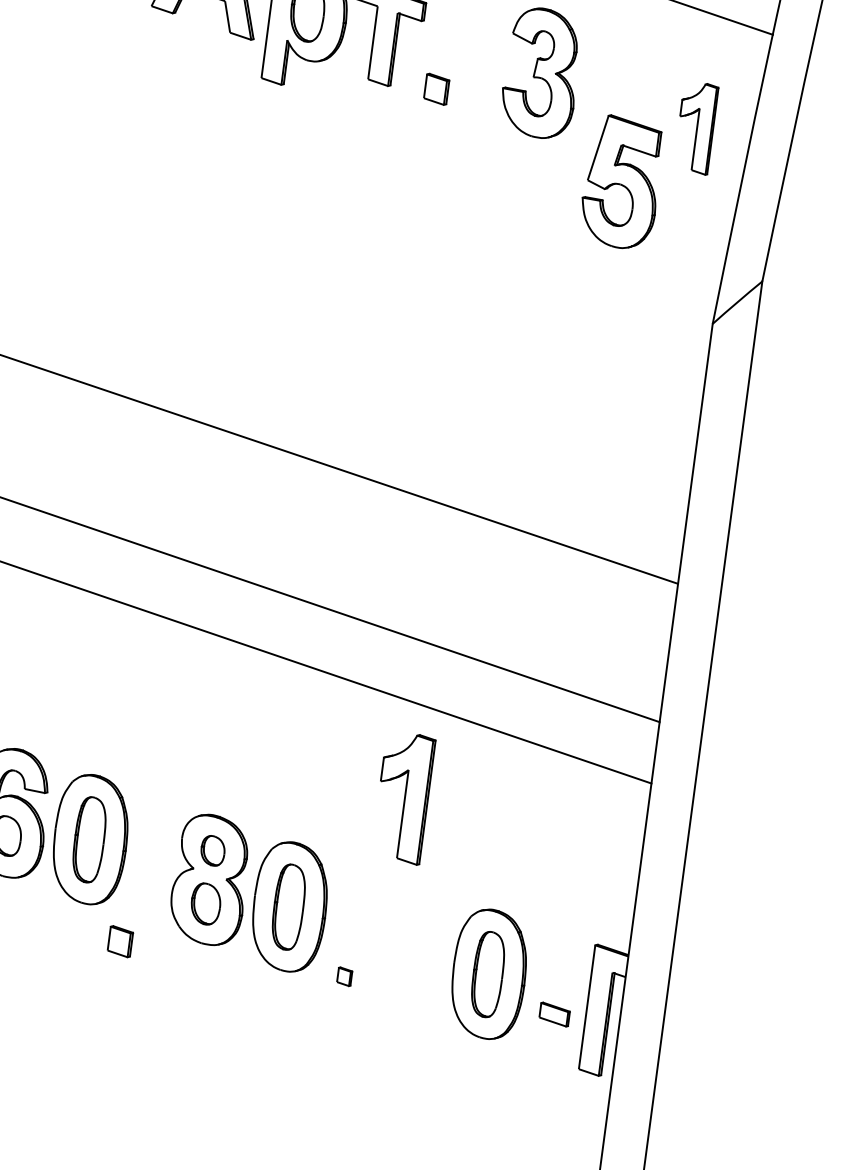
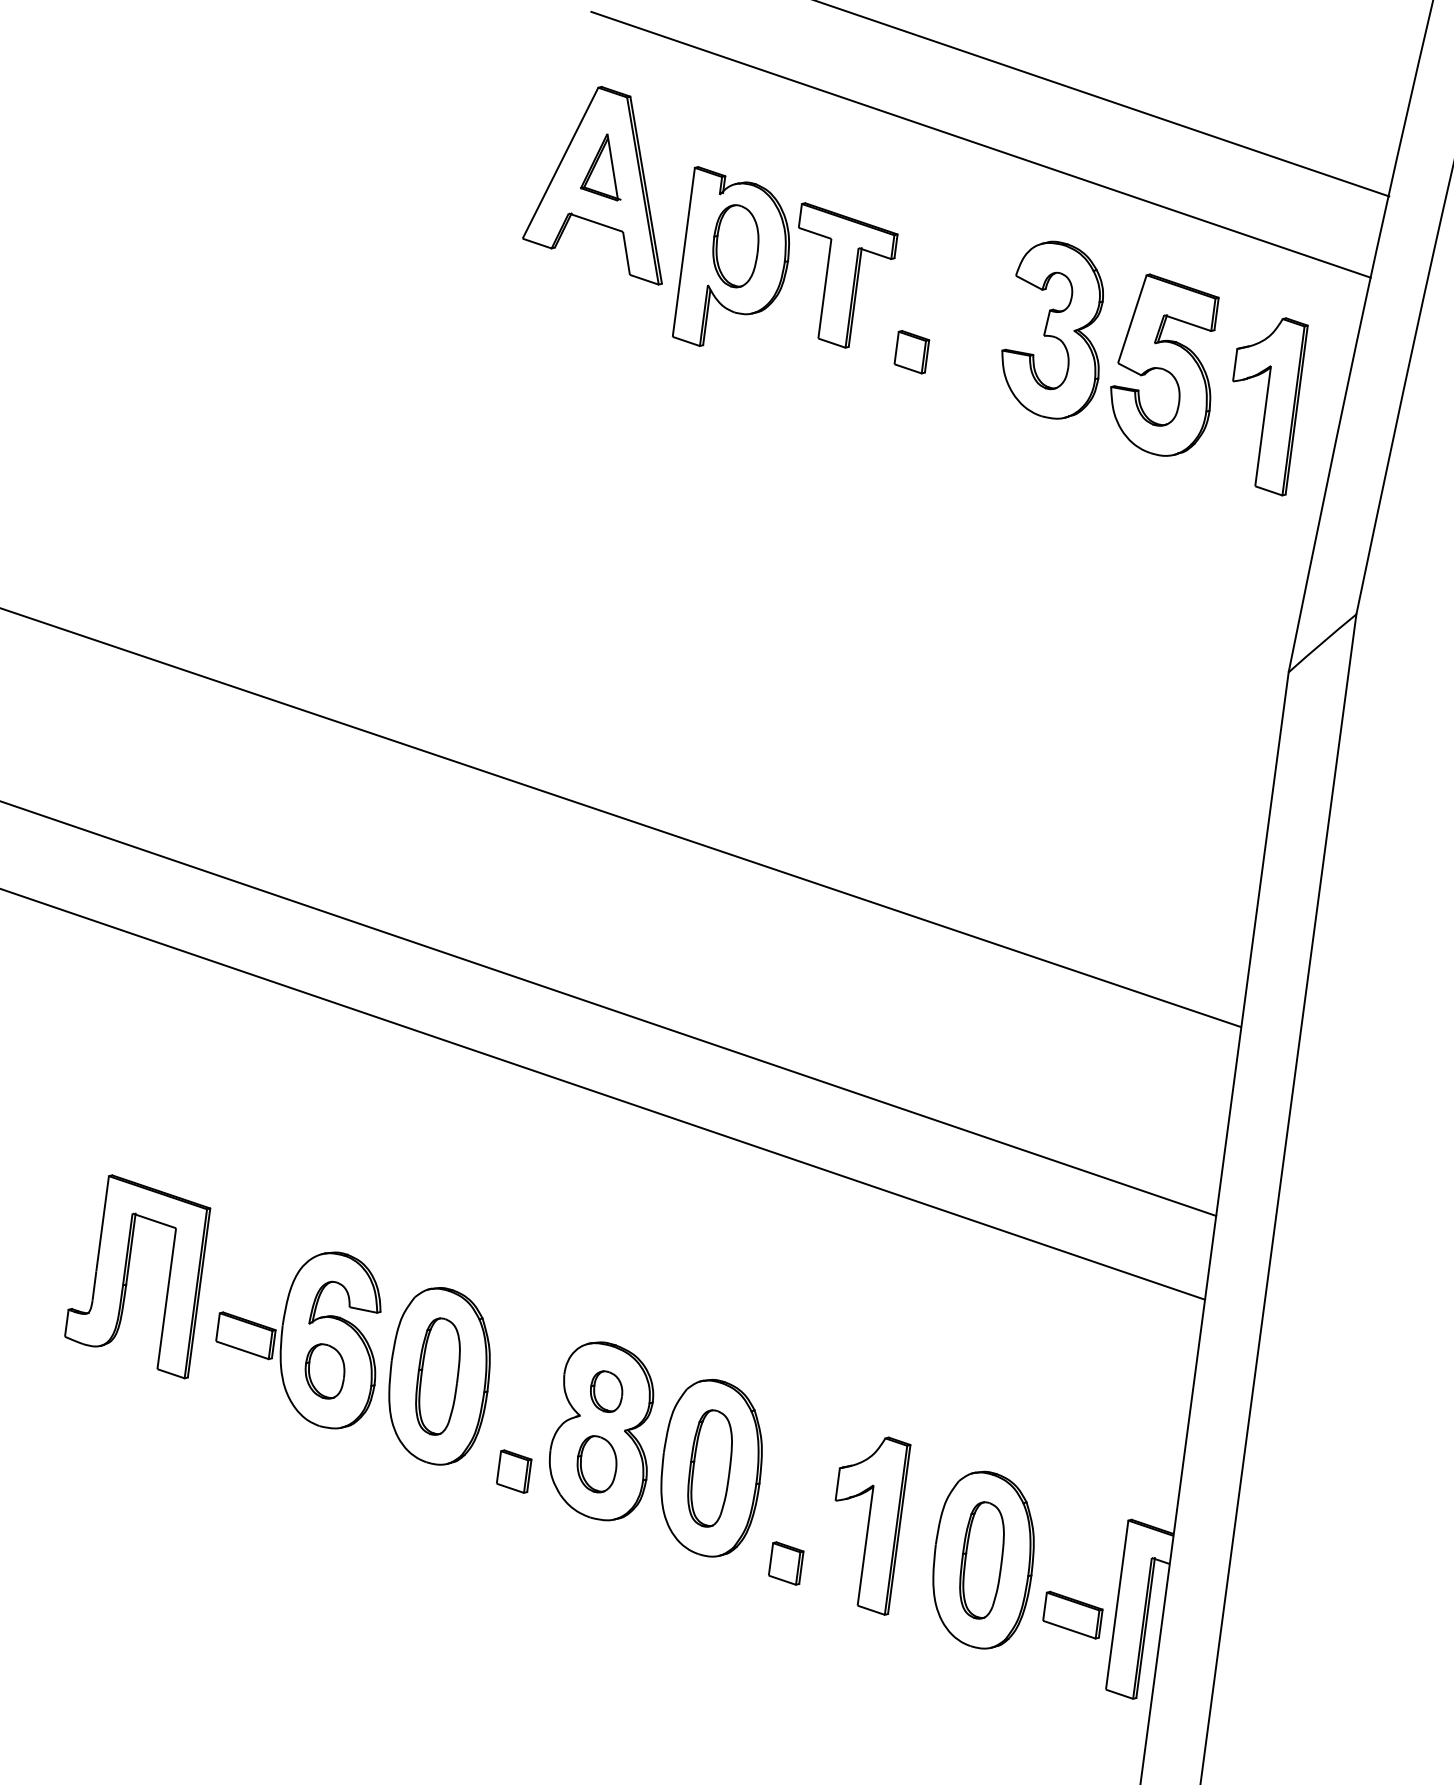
part: (699, 129) -> (1270, 406), size x1.43
part: (621, 181) -> (1164, 364), moved
part: (407, 799) -> (872, 1525), moved
part: (120, 941) -> (514, 1471), moved
part: (344, 976) -> (786, 1563), size x1.67
part: (554, 1014) -> (1072, 1614), size x1.43

